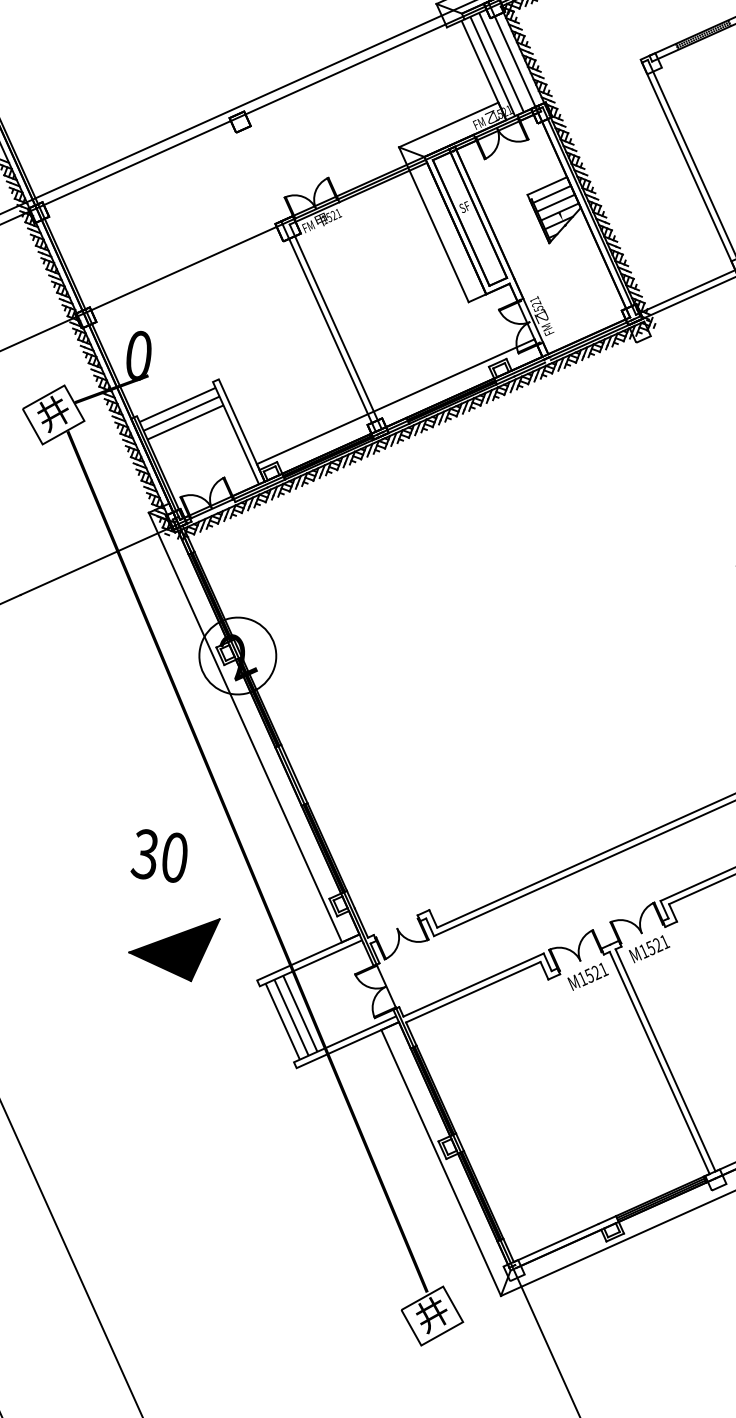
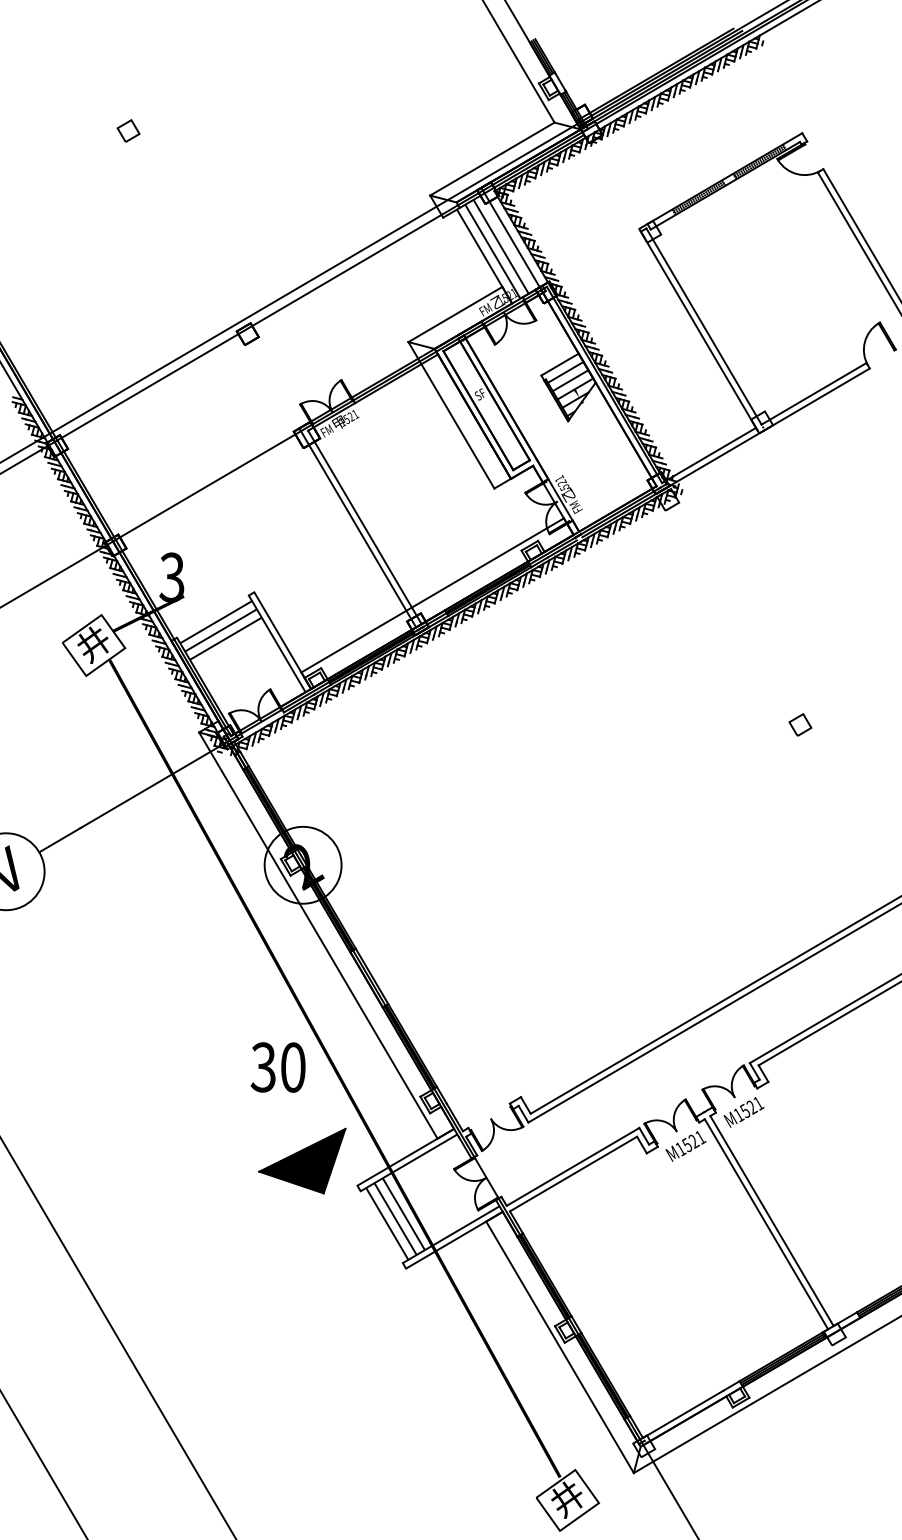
text: (138, 355) -> (171, 577), 0 -> 3
text: (159, 855) -> (277, 1067), moved
part: (173, 946) -> (302, 1160), moved

